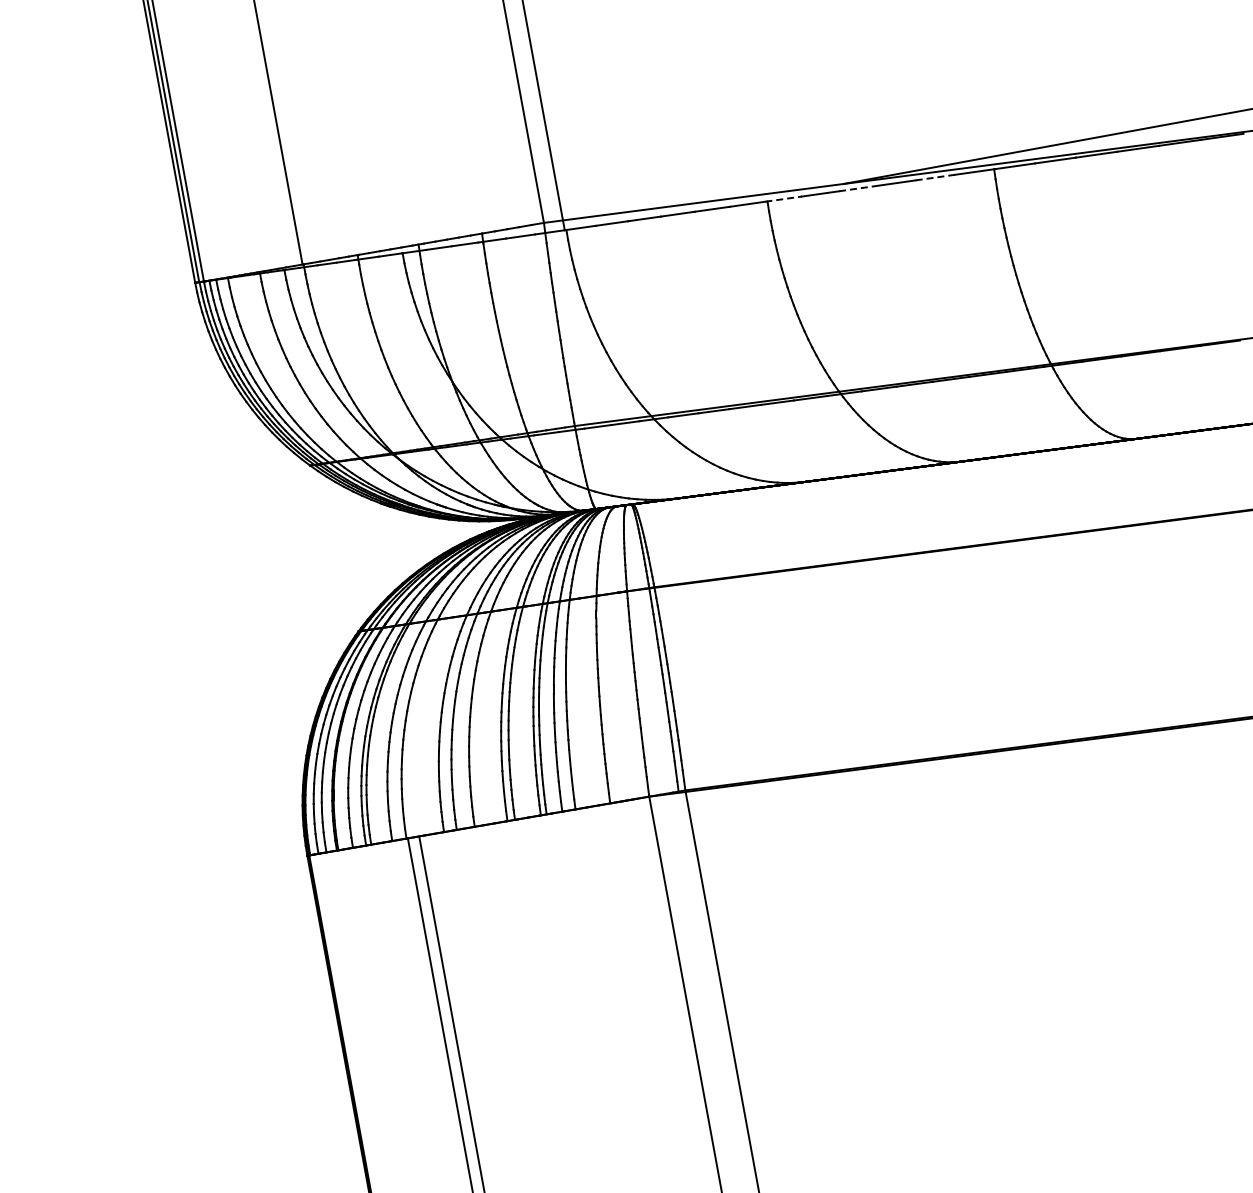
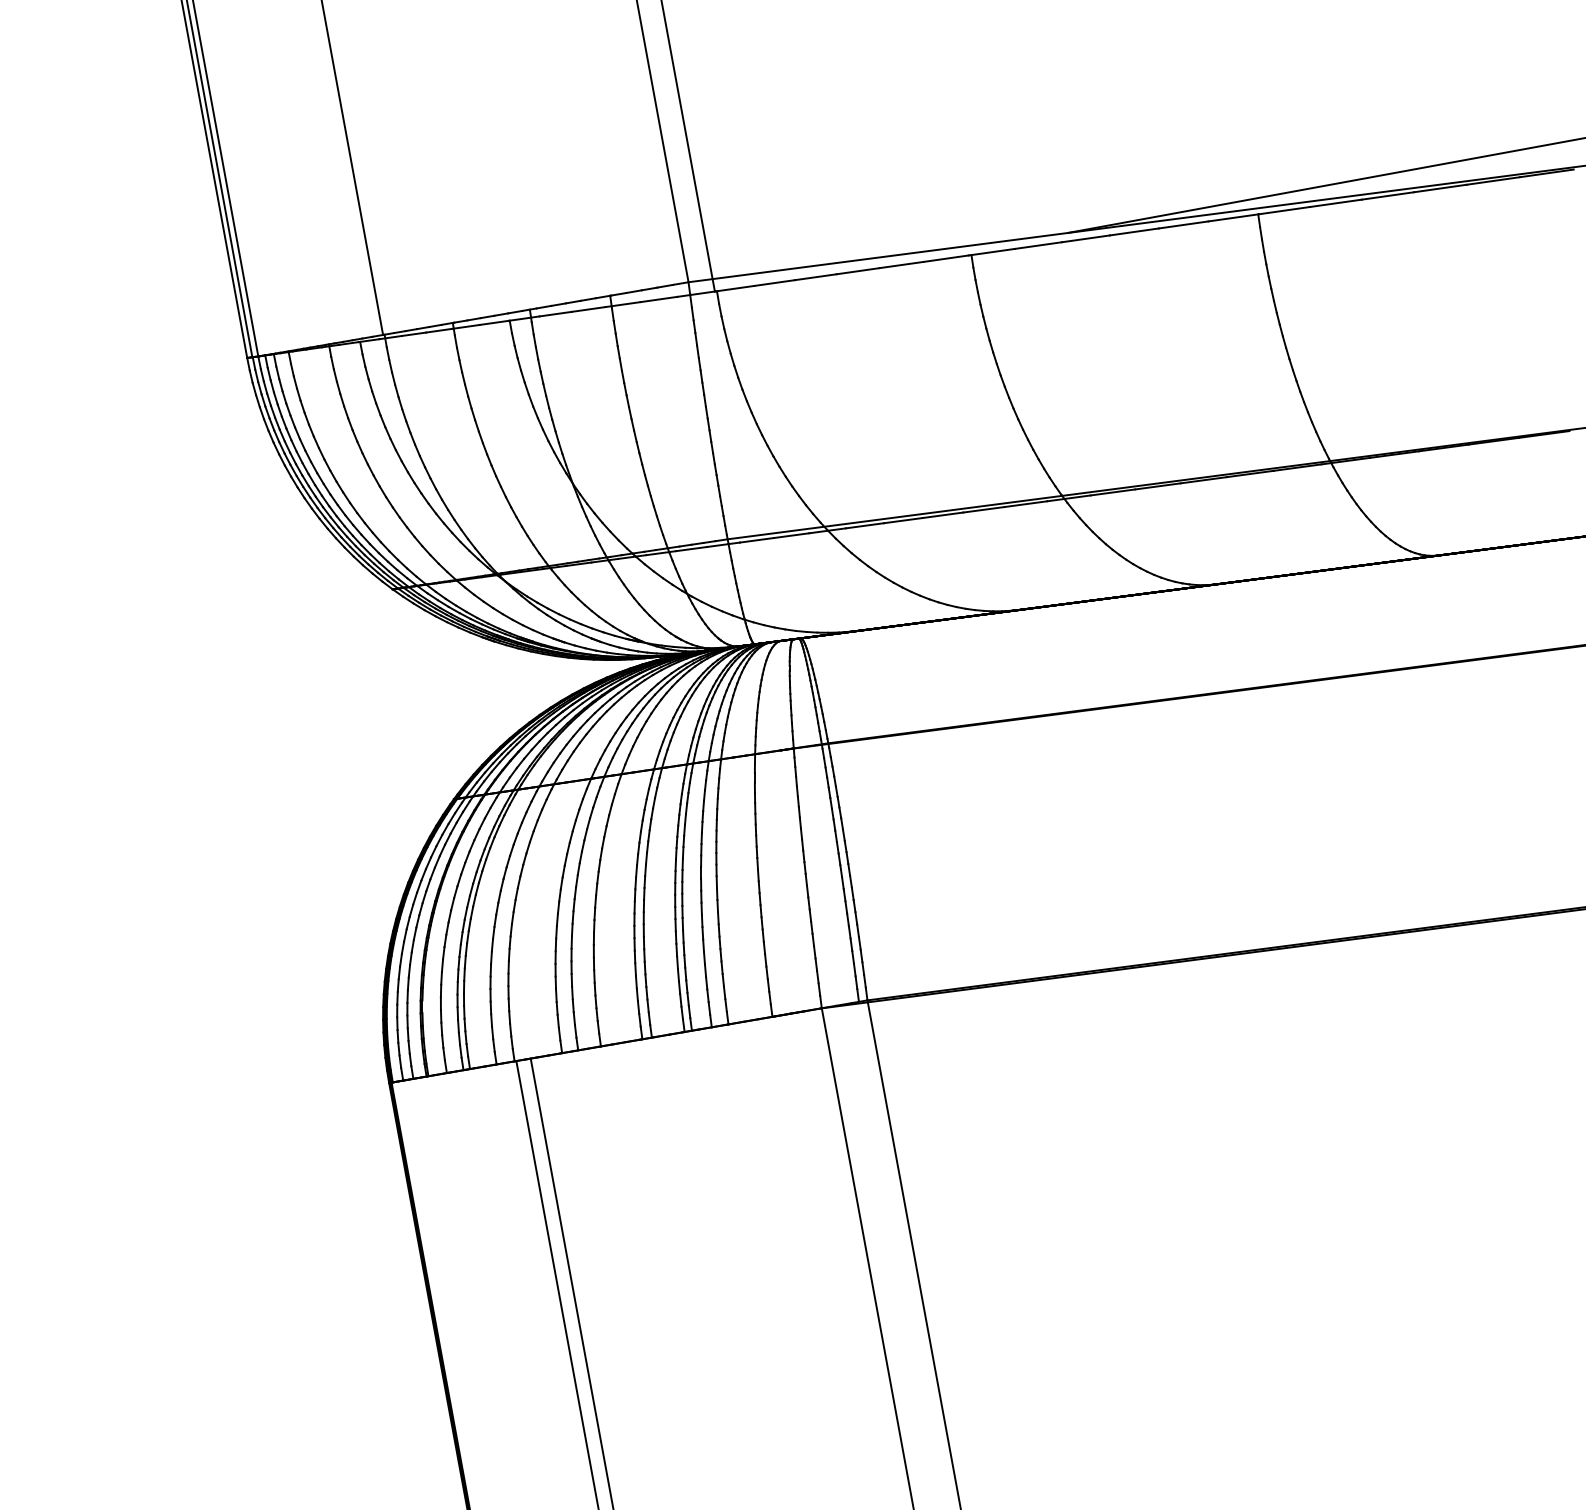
line: (935, 177) -> (1184, 224), dashed -> solid
line: (858, 188) -> (1086, 238), dashed -> solid
line: (784, 199) -> (992, 252), dashed -> solid

